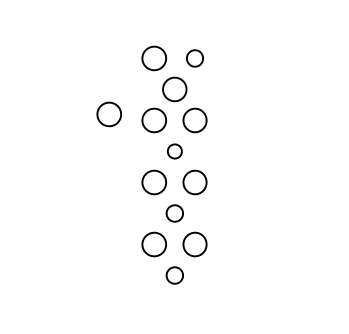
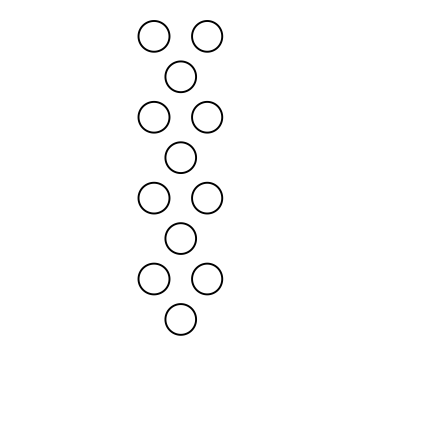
part: (194, 58) -> (206, 36), size x1.43
part: (108, 114) -> (94, 109), removed
part: (174, 151) -> (180, 157), size x1.67
part: (174, 213) -> (180, 238), size x1.43
part: (174, 275) -> (180, 319), size x1.43

